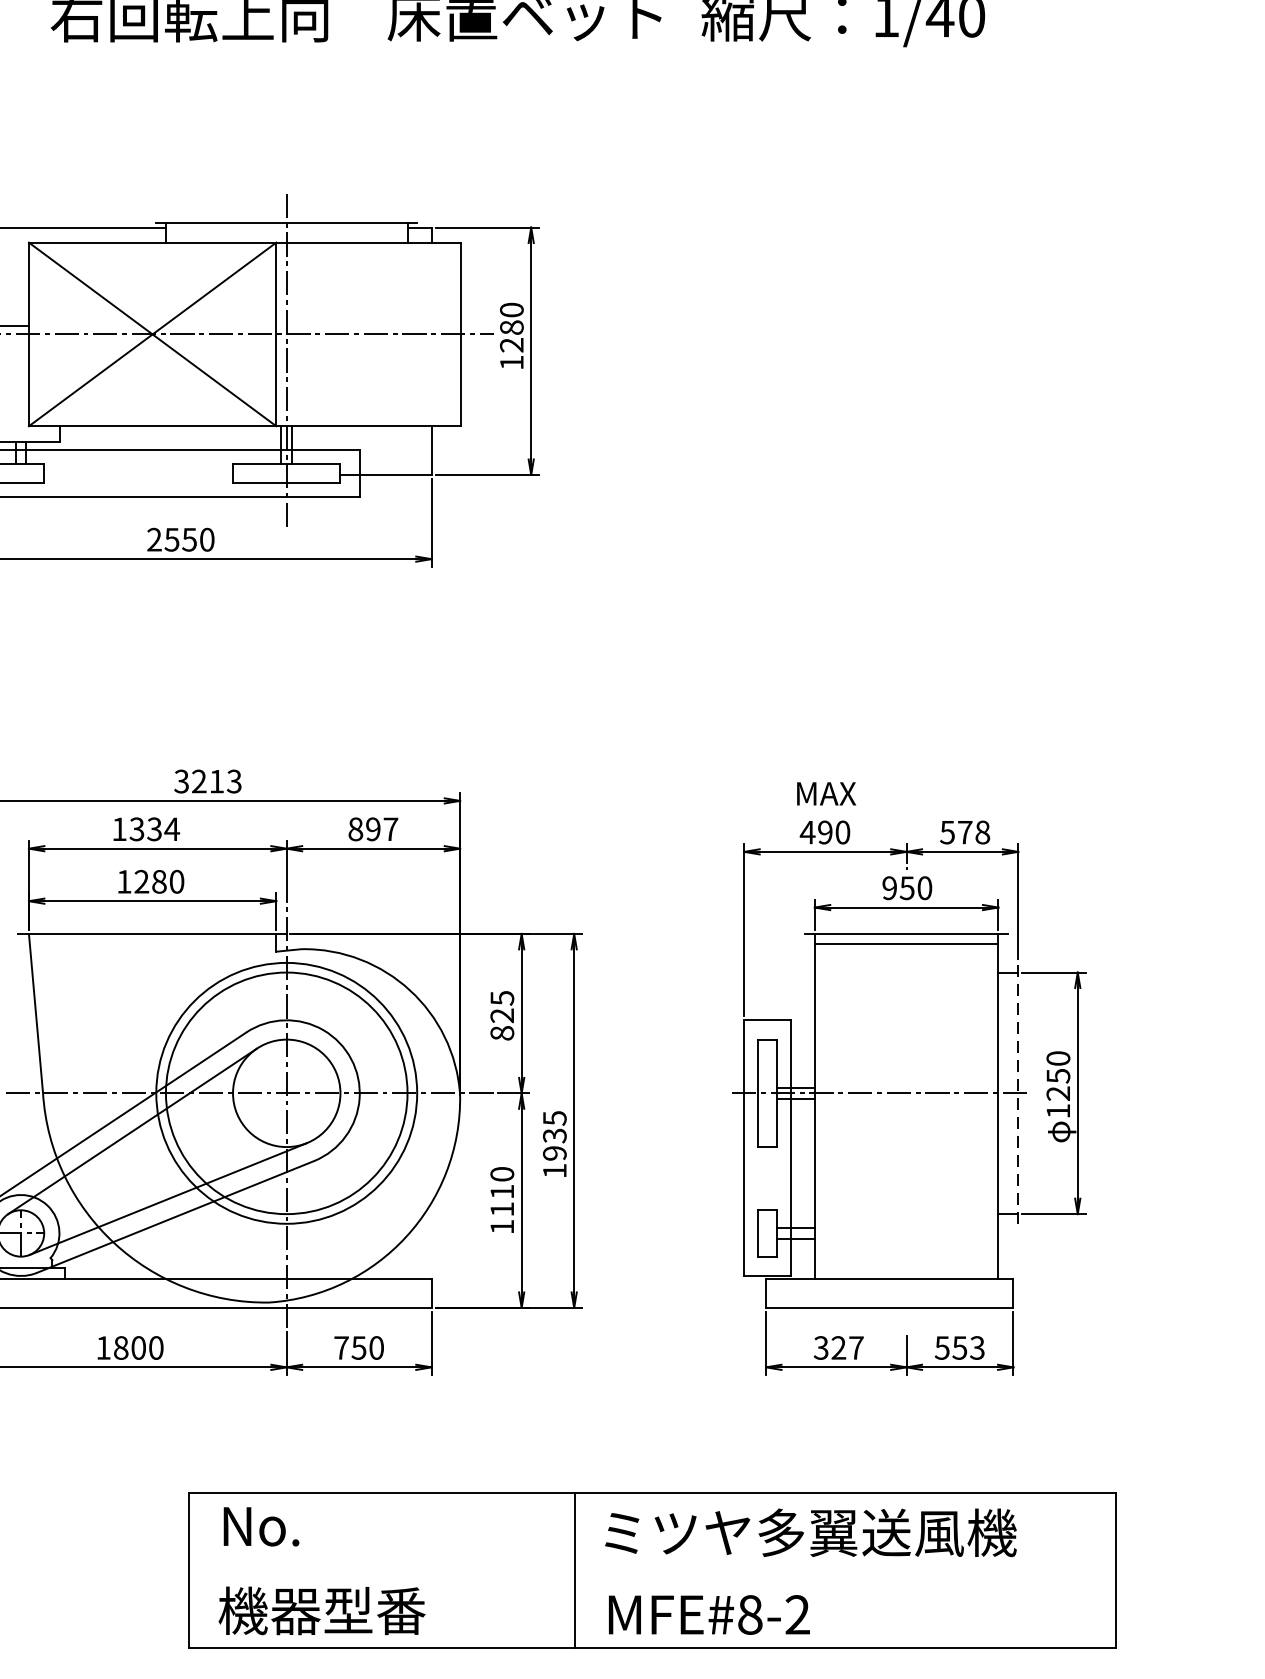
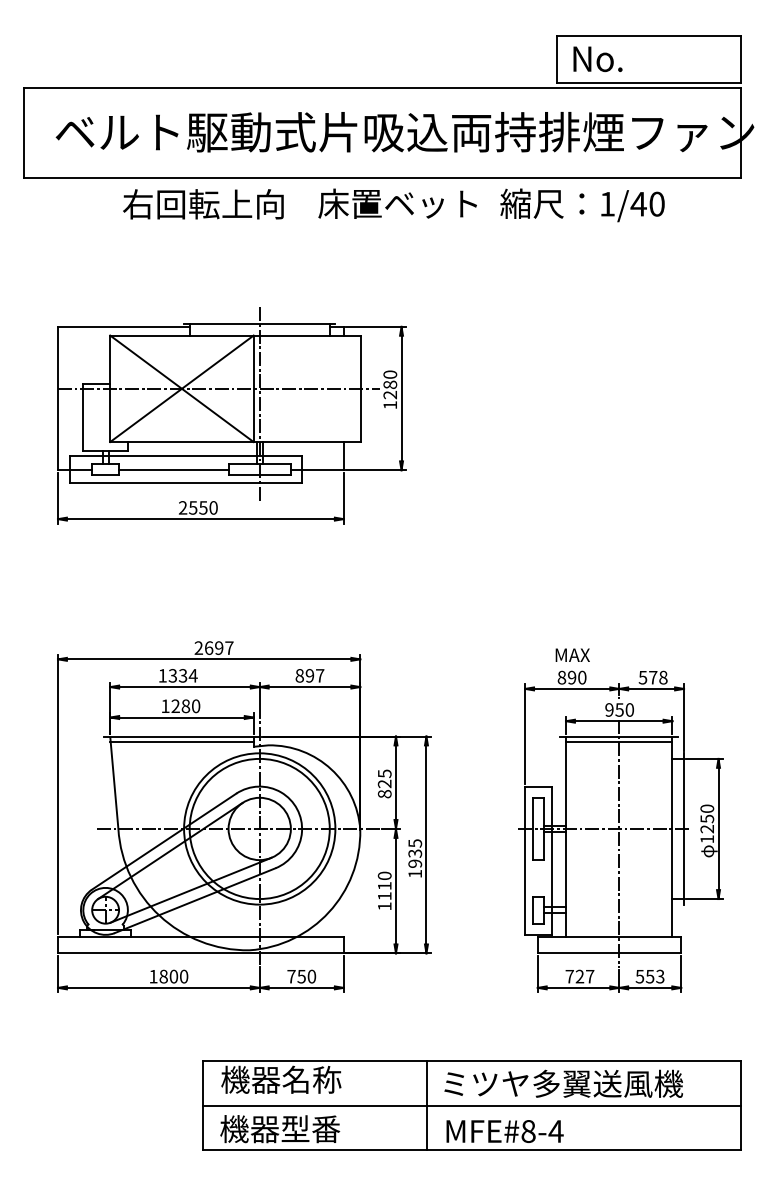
line: (138, 475) -> (173, 470), added
text: (207, 782) -> (213, 648), 3213 -> 2697
text: (807, 832) -> (561, 677), 490 -> 890
line: (151, 944) -> (181, 742), added
line: (1019, 1092) -> (684, 828), dashed -> solid
line: (907, 1118) -> (619, 843), added
text: (820, 1347) -> (569, 976), 327 -> 727
text: (324, 1525) -> (281, 1079), No. -> 機器名称
line: (651, 1570) -> (471, 1105), added
text: (796, 1614) -> (555, 1131), MFE#8-2 -> MFE#8-4

